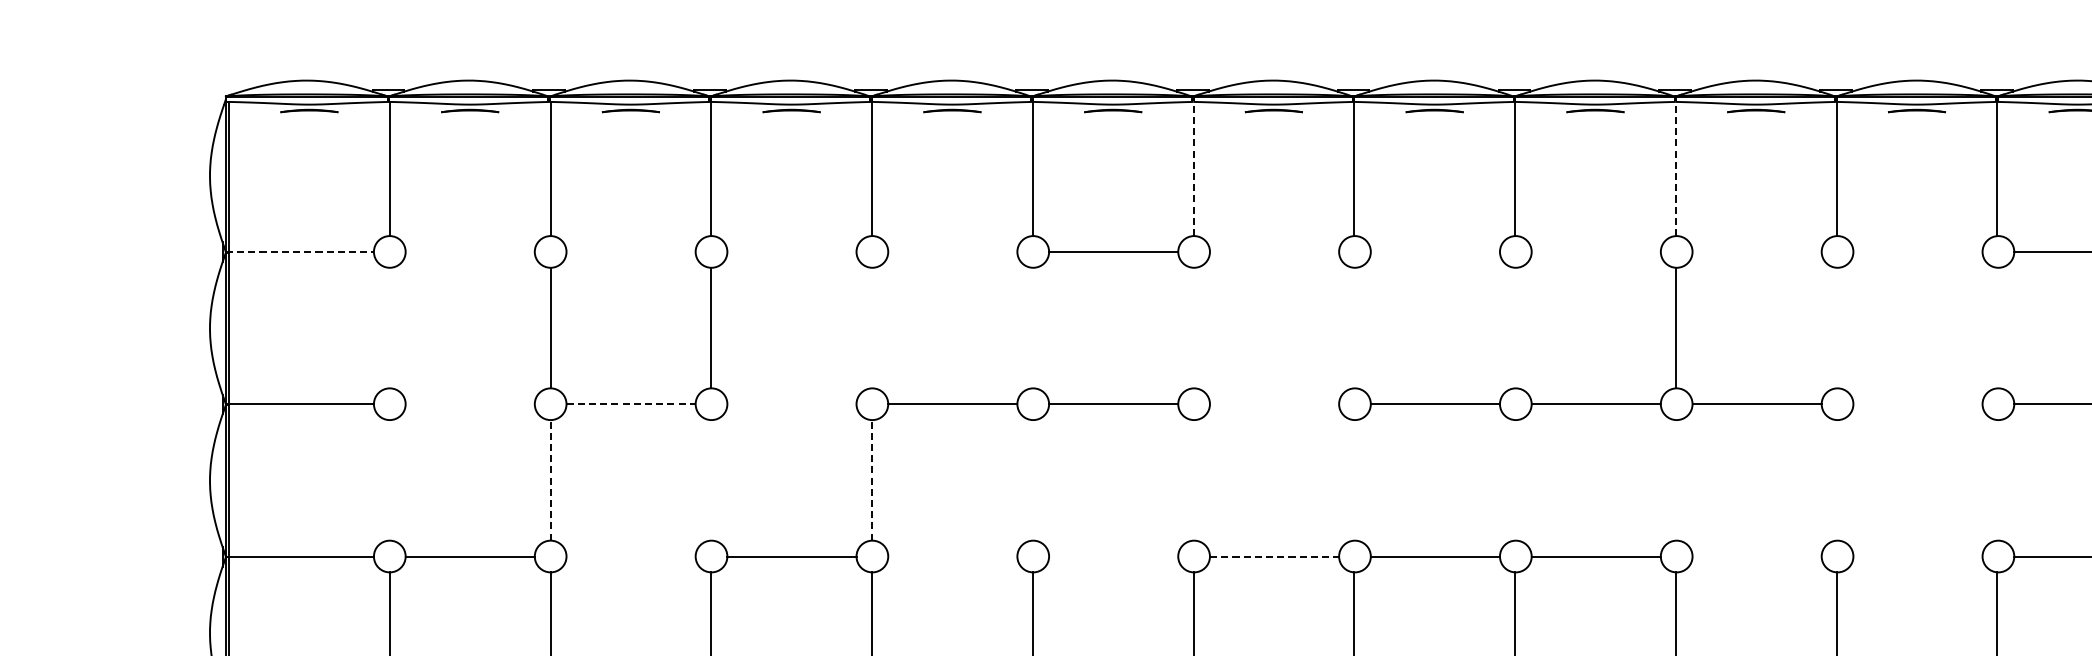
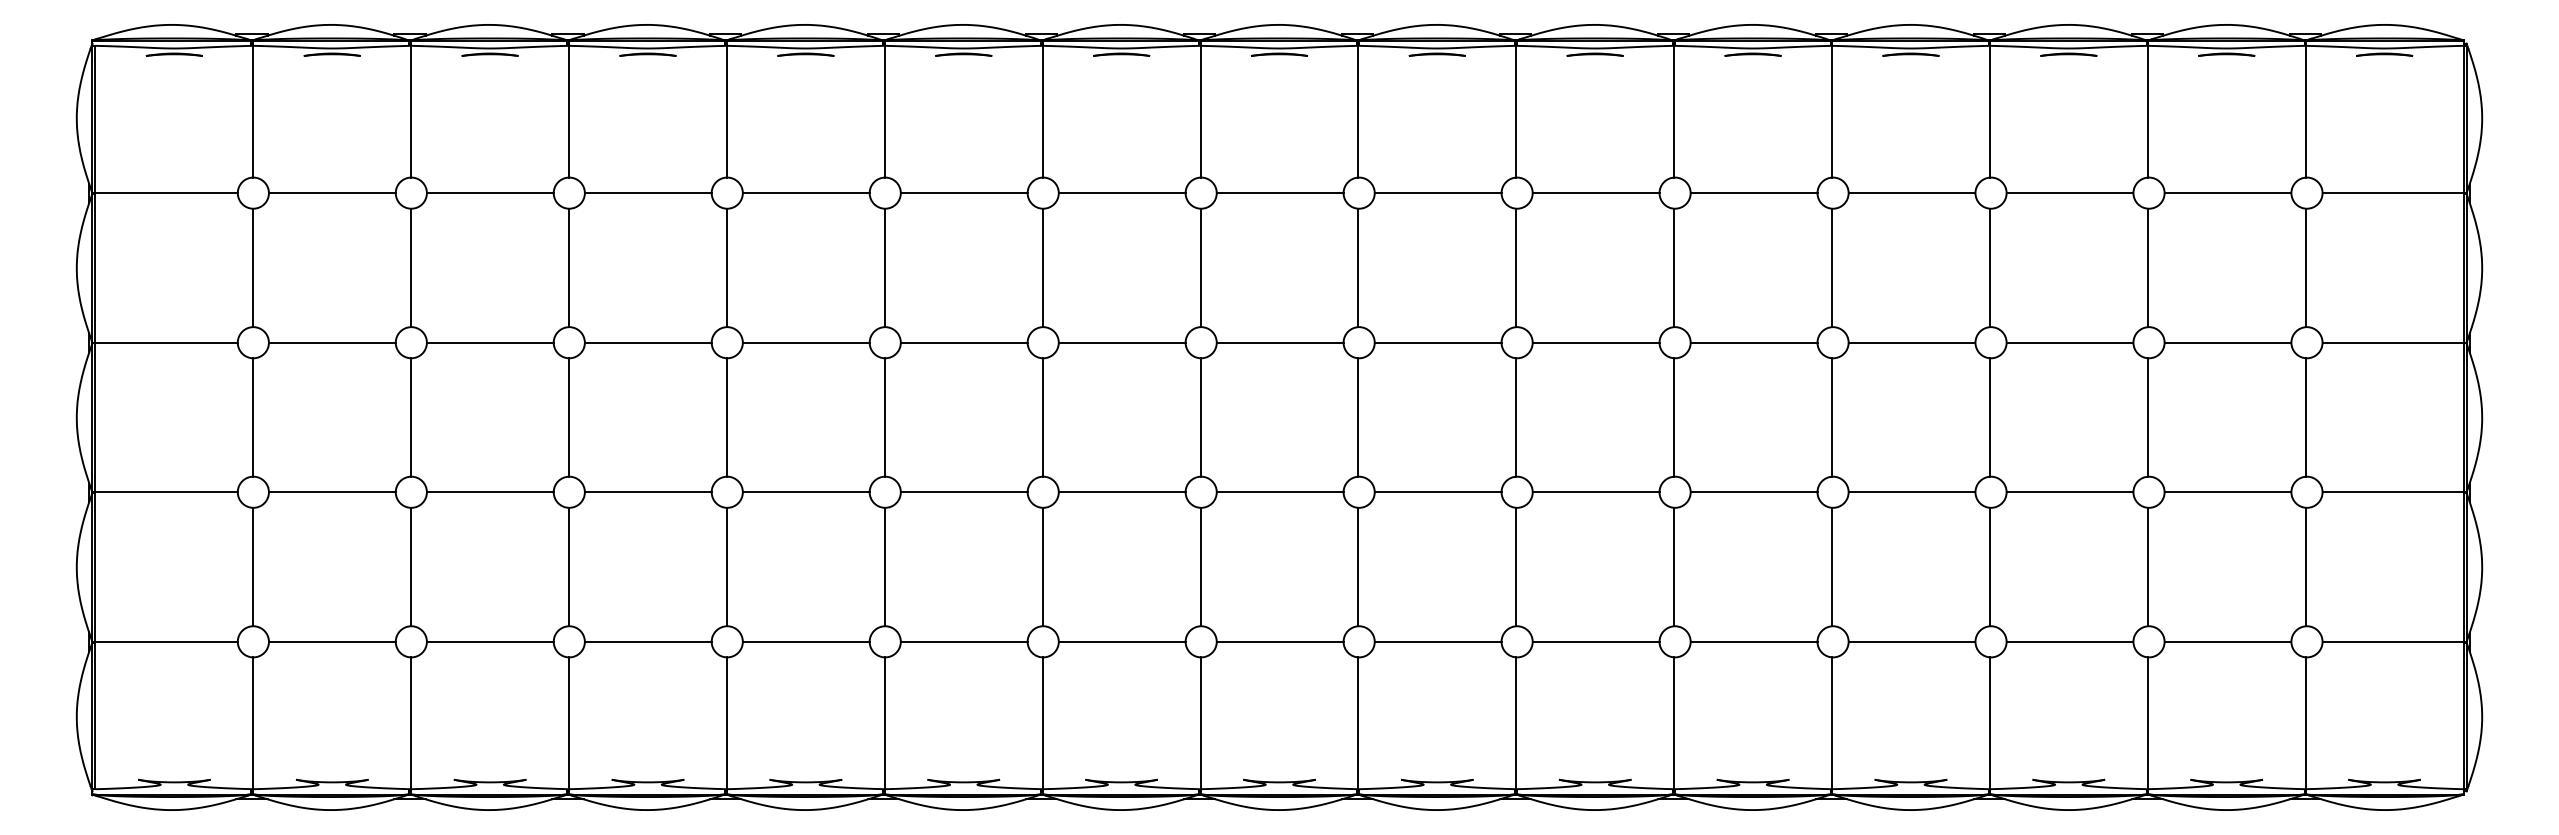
line: (1193, 168) -> (1042, 111), dashed -> solid
line: (1676, 168) -> (1516, 111), dashed -> solid
line: (300, 252) -> (165, 193), dashed -> solid
line: (469, 252) -> (331, 193), added
line: (630, 252) -> (489, 193), added
line: (791, 252) -> (647, 193), added
line: (952, 252) -> (805, 193), added
line: (1273, 252) -> (1121, 193), added
line: (1434, 252) -> (1279, 193), added
line: (1595, 252) -> (1437, 193), added
line: (1756, 252) -> (1595, 193), added
line: (1917, 252) -> (1753, 193), added
line: (389, 327) -> (253, 267), added
line: (871, 327) -> (726, 267), added
line: (1032, 327) -> (884, 267), added
line: (1193, 327) -> (1042, 267), added
line: (1354, 327) -> (1200, 267), added
line: (1515, 327) -> (1358, 267), added
line: (1836, 327) -> (1674, 267), added
line: (1997, 327) -> (1832, 267), added
line: (469, 404) -> (331, 342), added
line: (631, 404) -> (490, 342), dashed -> solid
line: (791, 404) -> (647, 342), added
line: (1273, 404) -> (1121, 342), added
line: (1917, 404) -> (1753, 342), added
line: (389, 480) -> (253, 417), added
line: (550, 480) -> (411, 417), dashed -> solid
line: (711, 480) -> (569, 417), added
line: (871, 480) -> (726, 417), dashed -> solid
line: (1032, 480) -> (884, 417), added
line: (1193, 480) -> (1042, 417), added
line: (1354, 480) -> (1200, 417), added
line: (1515, 480) -> (1358, 417), added
line: (1676, 480) -> (1516, 417), added
line: (1836, 480) -> (1674, 417), added
line: (1997, 480) -> (1832, 417), added
line: (630, 556) -> (489, 492), added
line: (952, 556) -> (805, 492), added
line: (1112, 556) -> (963, 492), added
line: (1274, 556) -> (1122, 492), dashed -> solid
line: (1756, 556) -> (1595, 492), added
line: (1917, 556) -> (1753, 492), added

